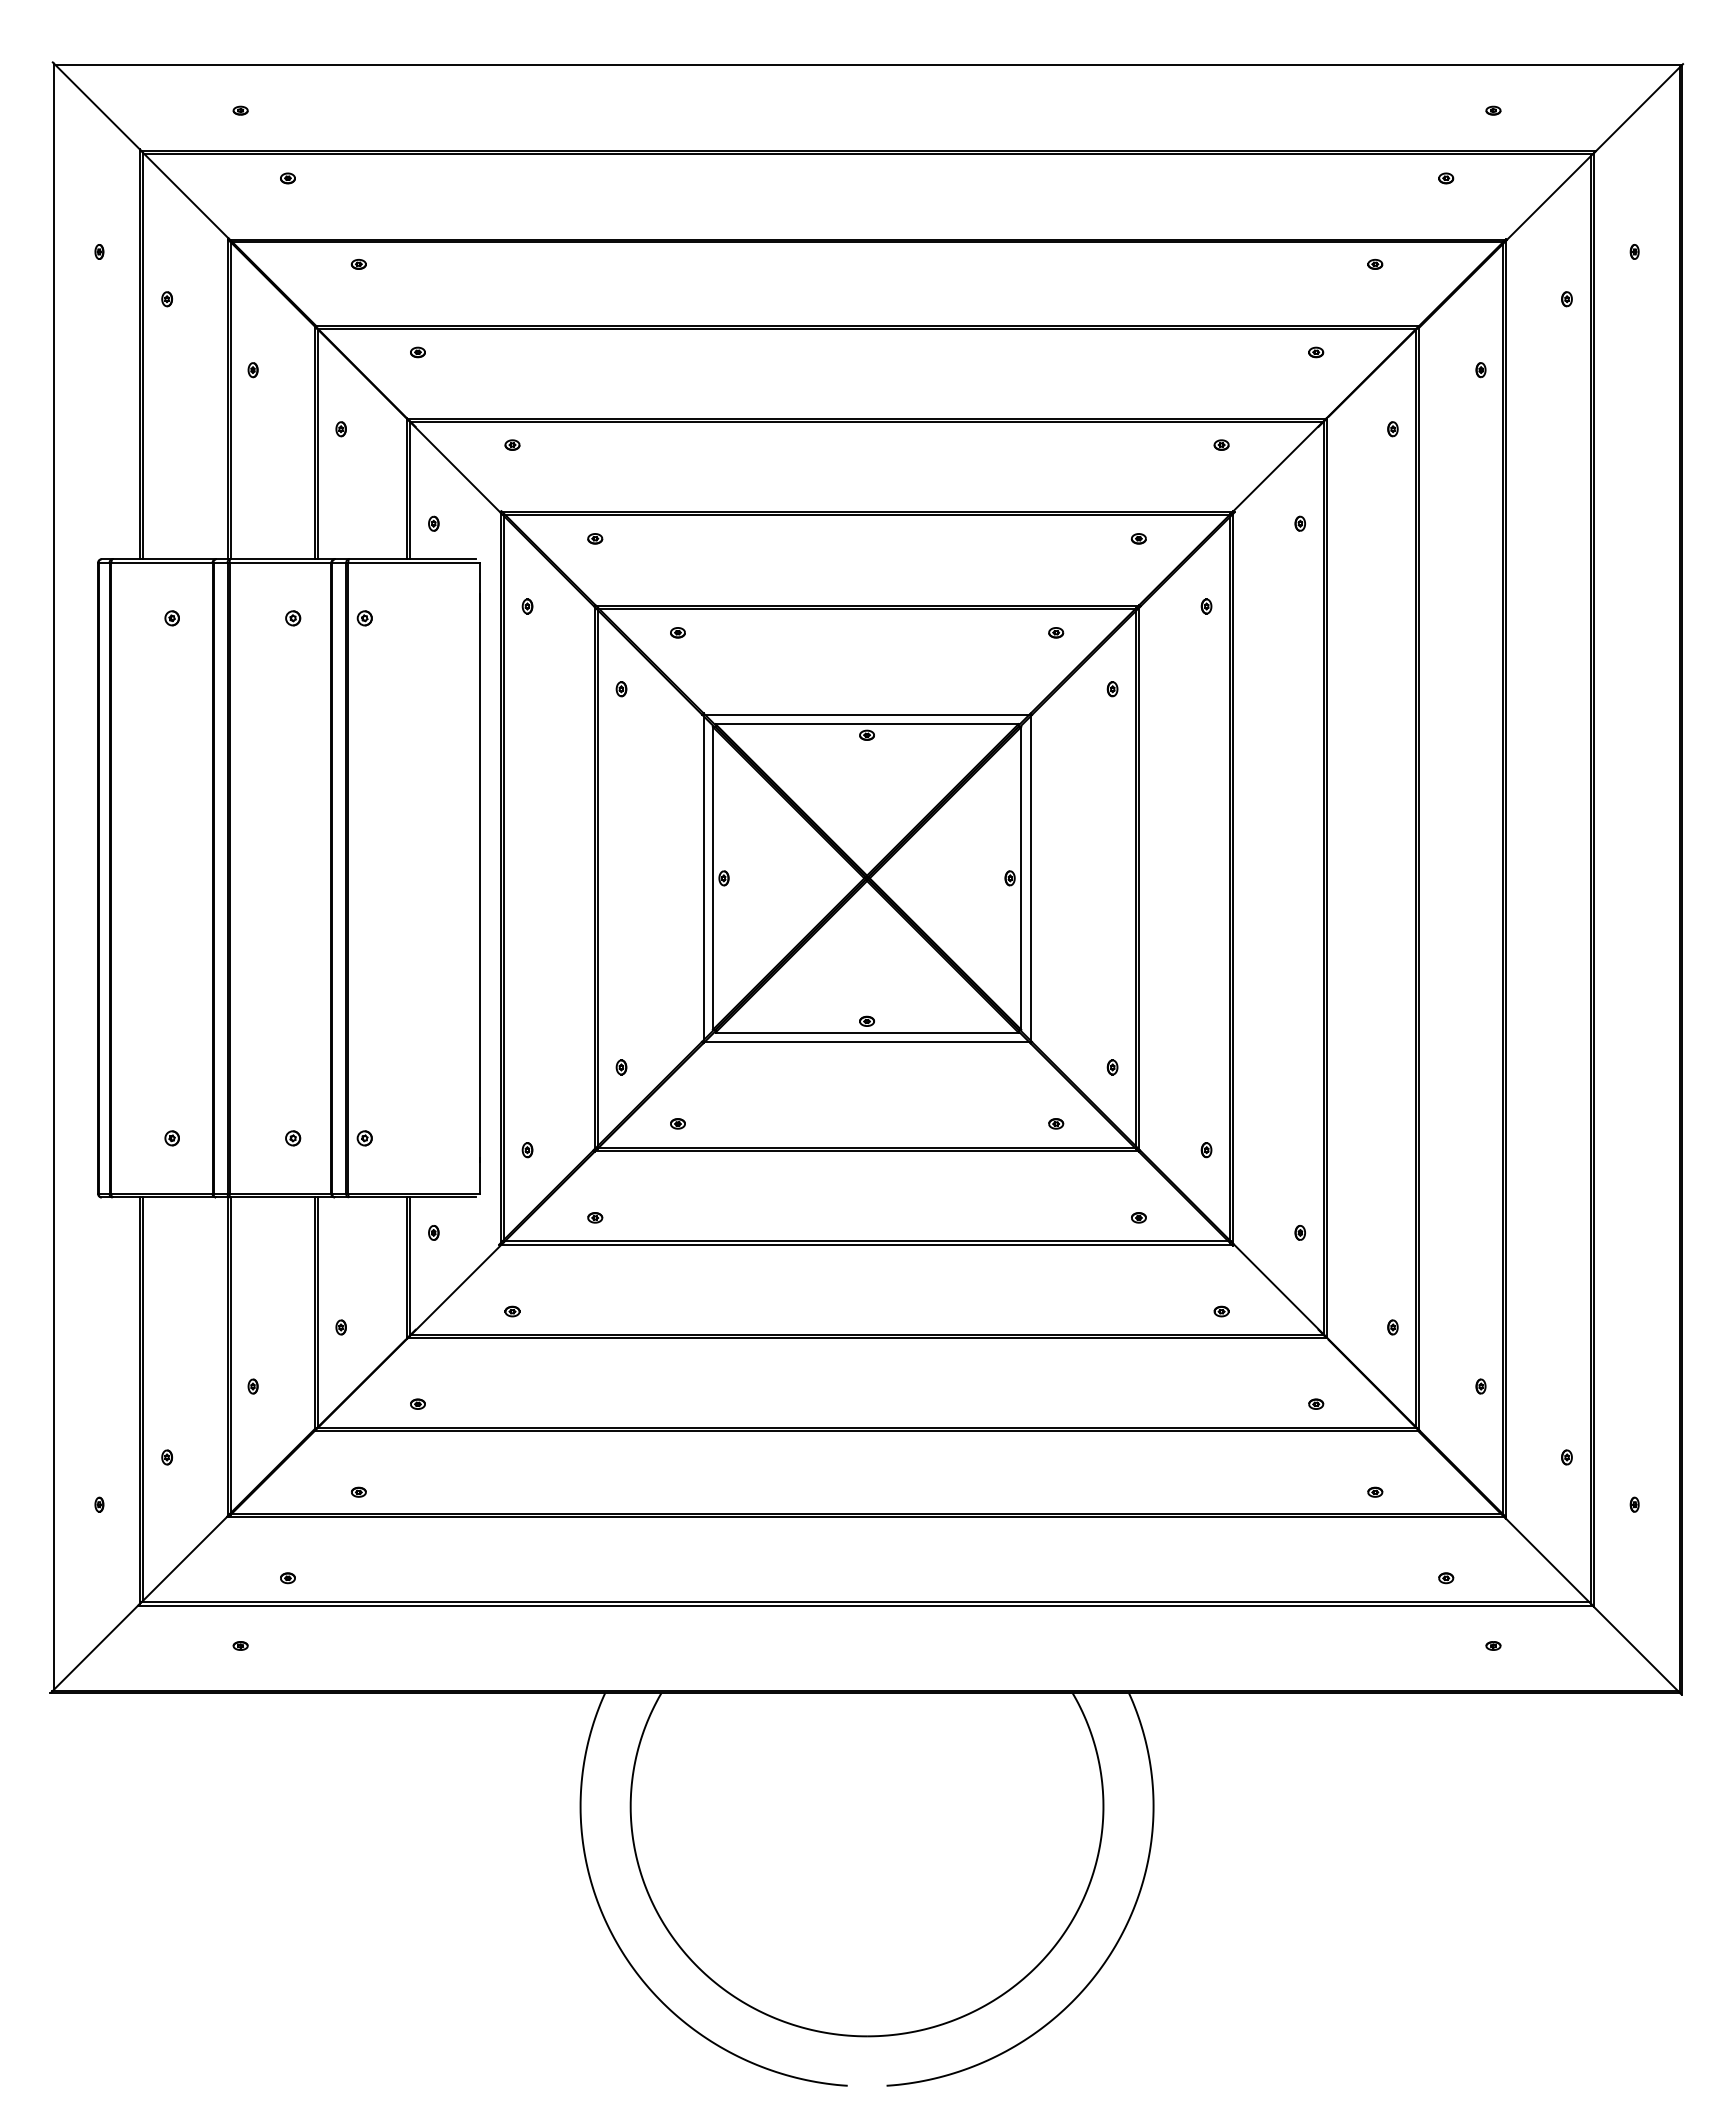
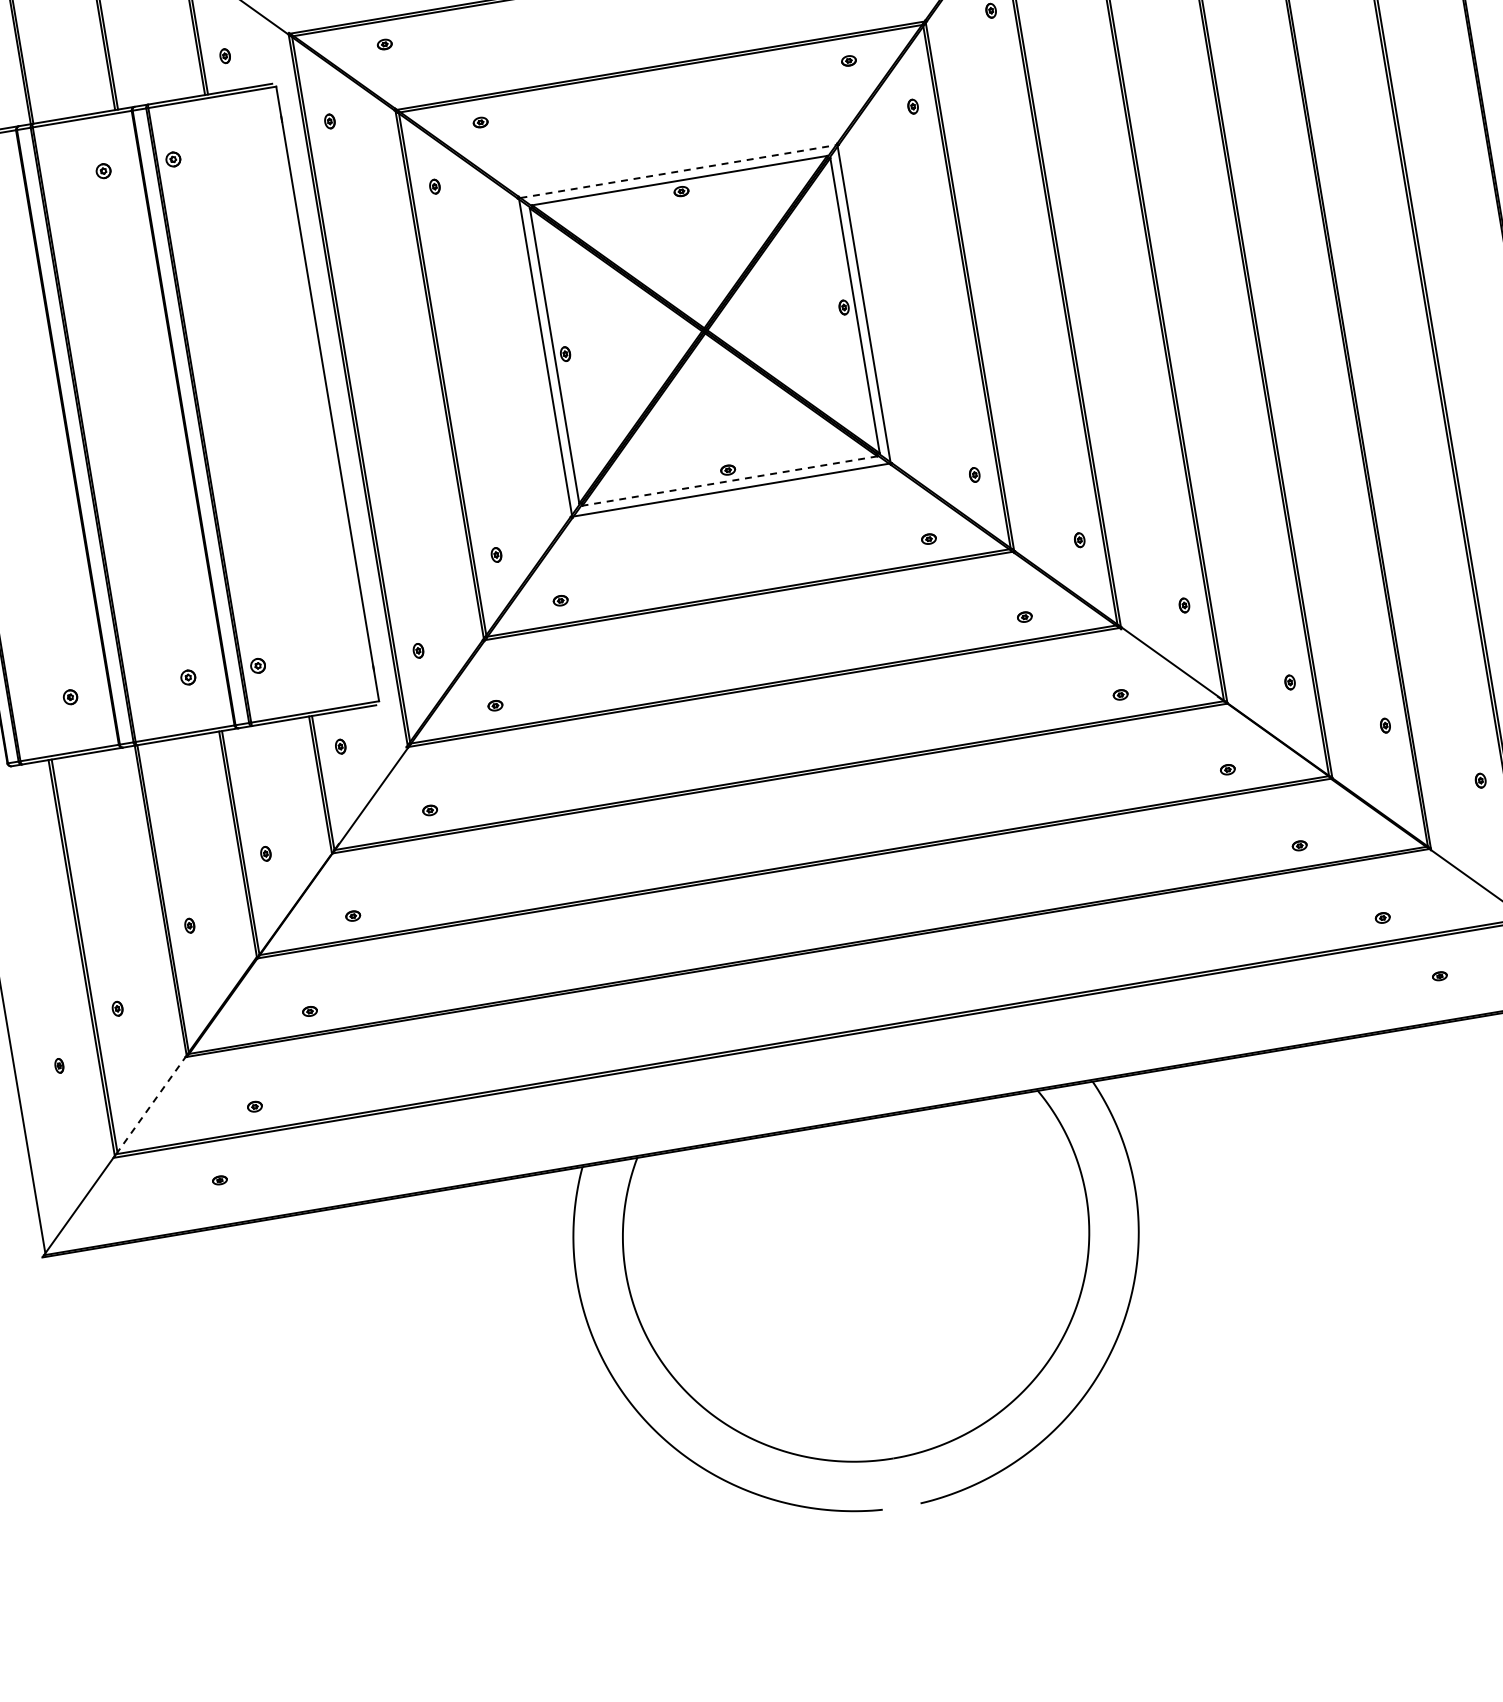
line: (867, 714) -> (678, 171), solid -> dashed
line: (867, 1032) -> (730, 480), solid -> dashed
line: (184, 1559) -> (151, 1105), solid -> dashed

